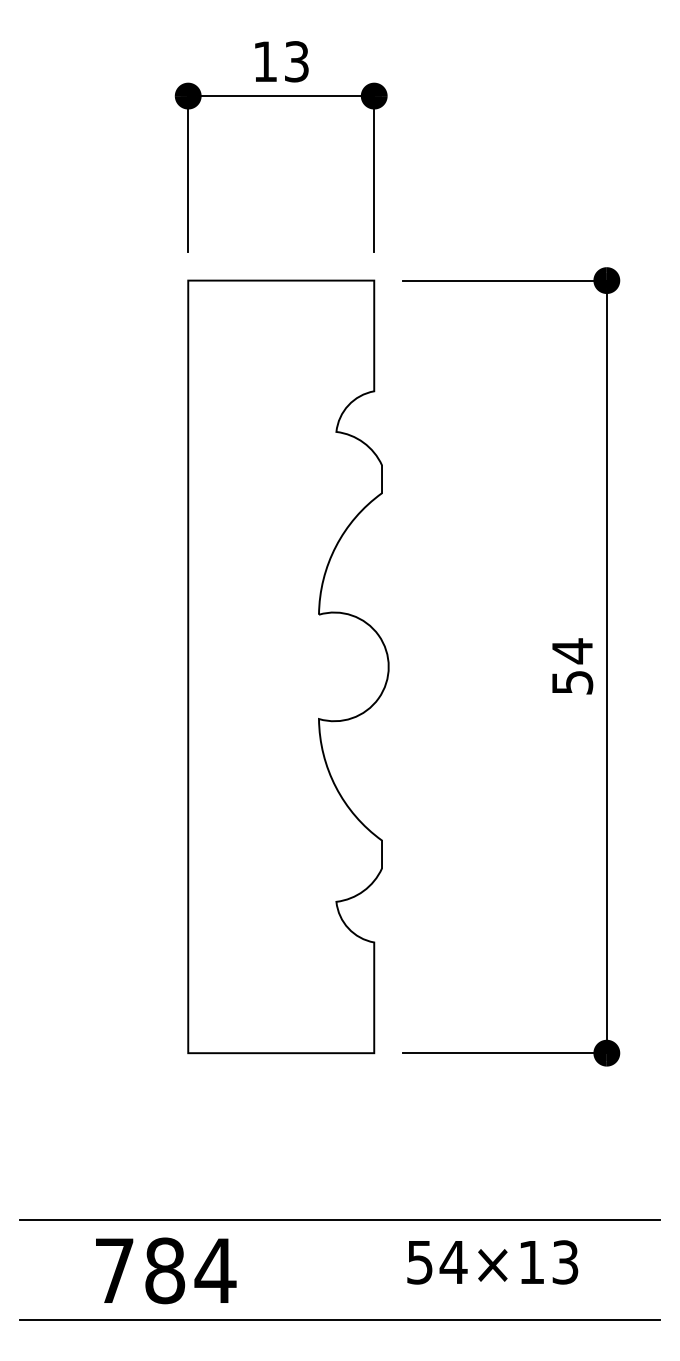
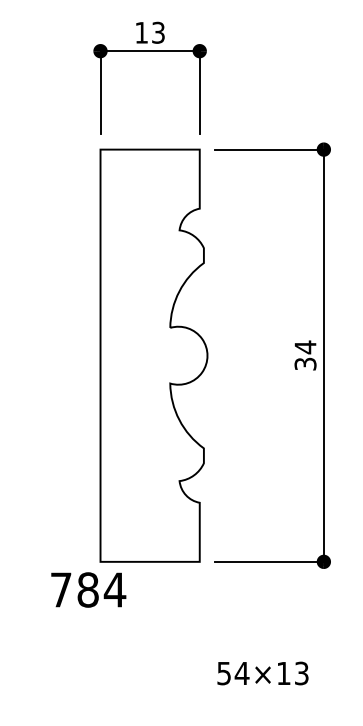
text: (570, 681) -> (304, 363), 54 -> 34
line: (340, 1219) -> (181, 650), removed
text: (165, 1269) -> (88, 589), moved
line: (340, 1320) -> (181, 704), removed

